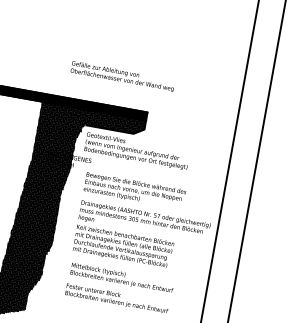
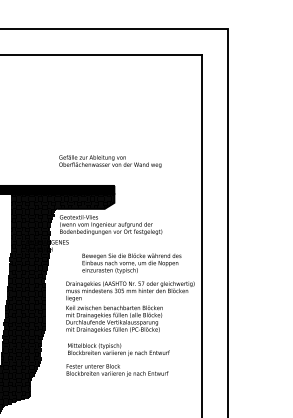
text: (122, 76) -> (110, 161), moved
text: (134, 190) -> (131, 263), moved

